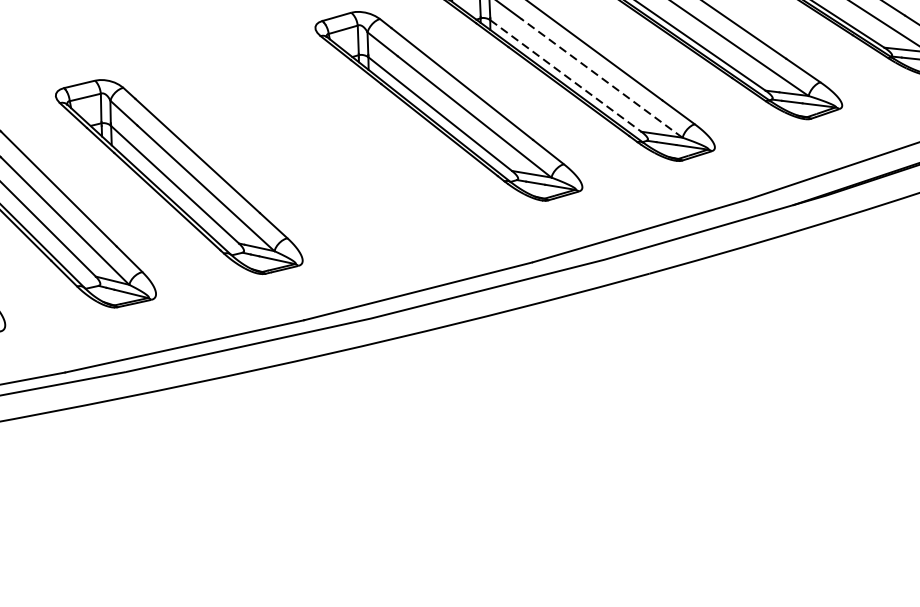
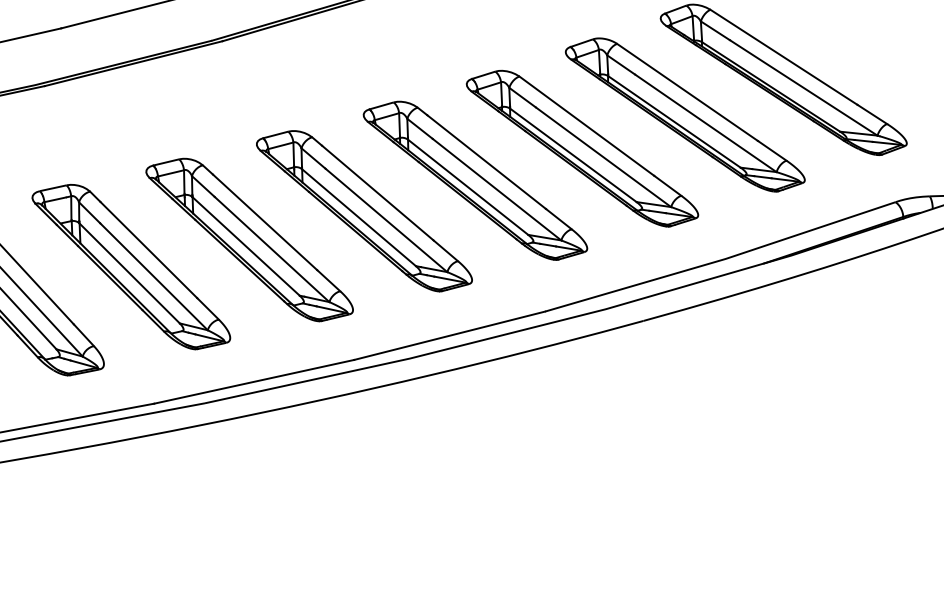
line: (565, 76) -> (573, 155), dashed -> solid
line: (601, 78) -> (603, 157), dashed -> solid
part: (316, 142) -> (364, 211), added

